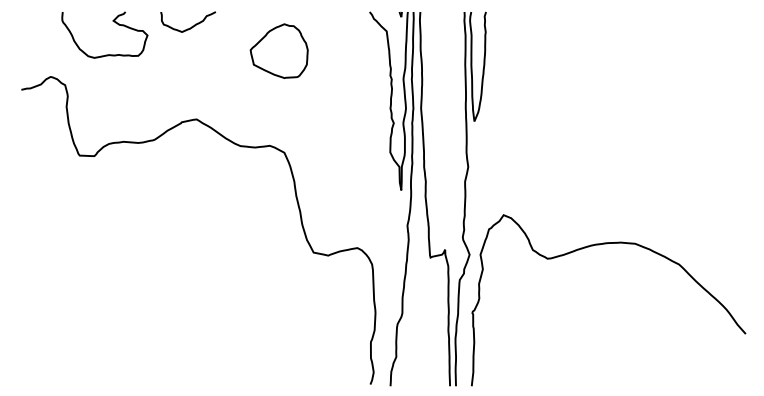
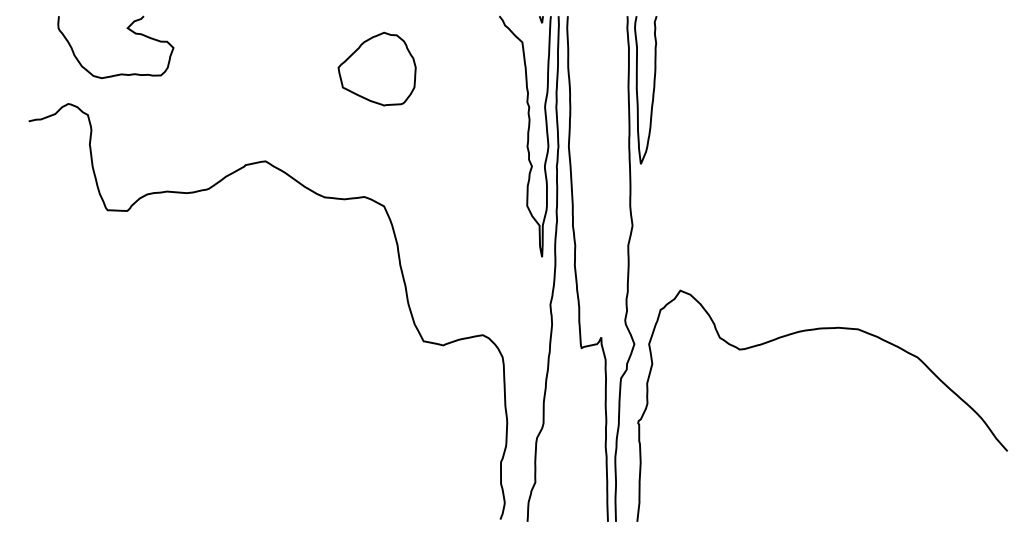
curve: (112, 21) -> (126, 29), moved
curve: (191, 26) -> (258, 35), removed

